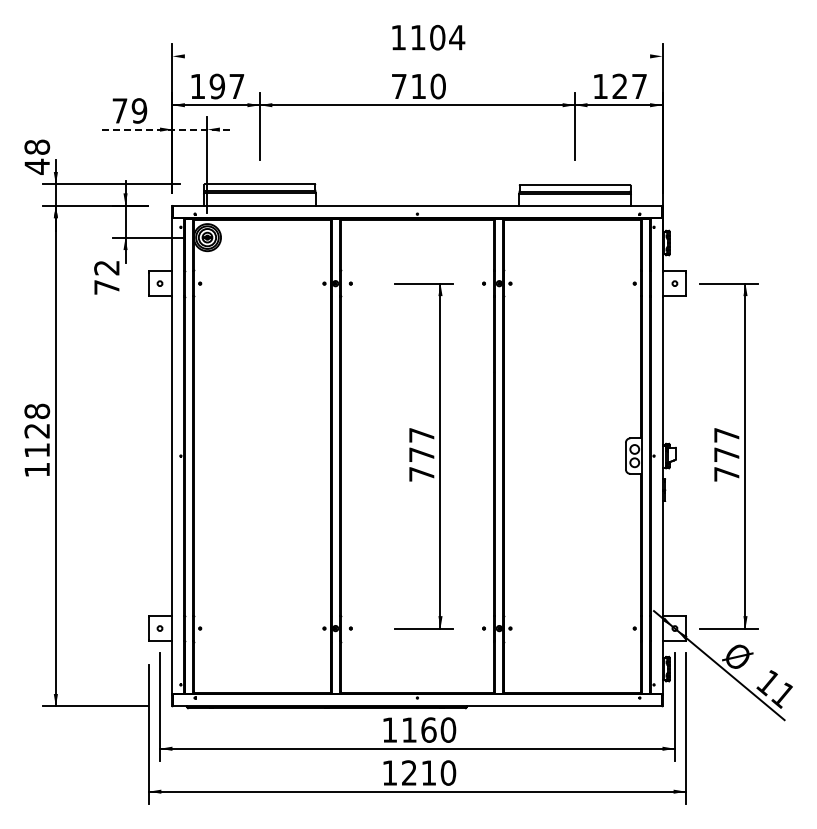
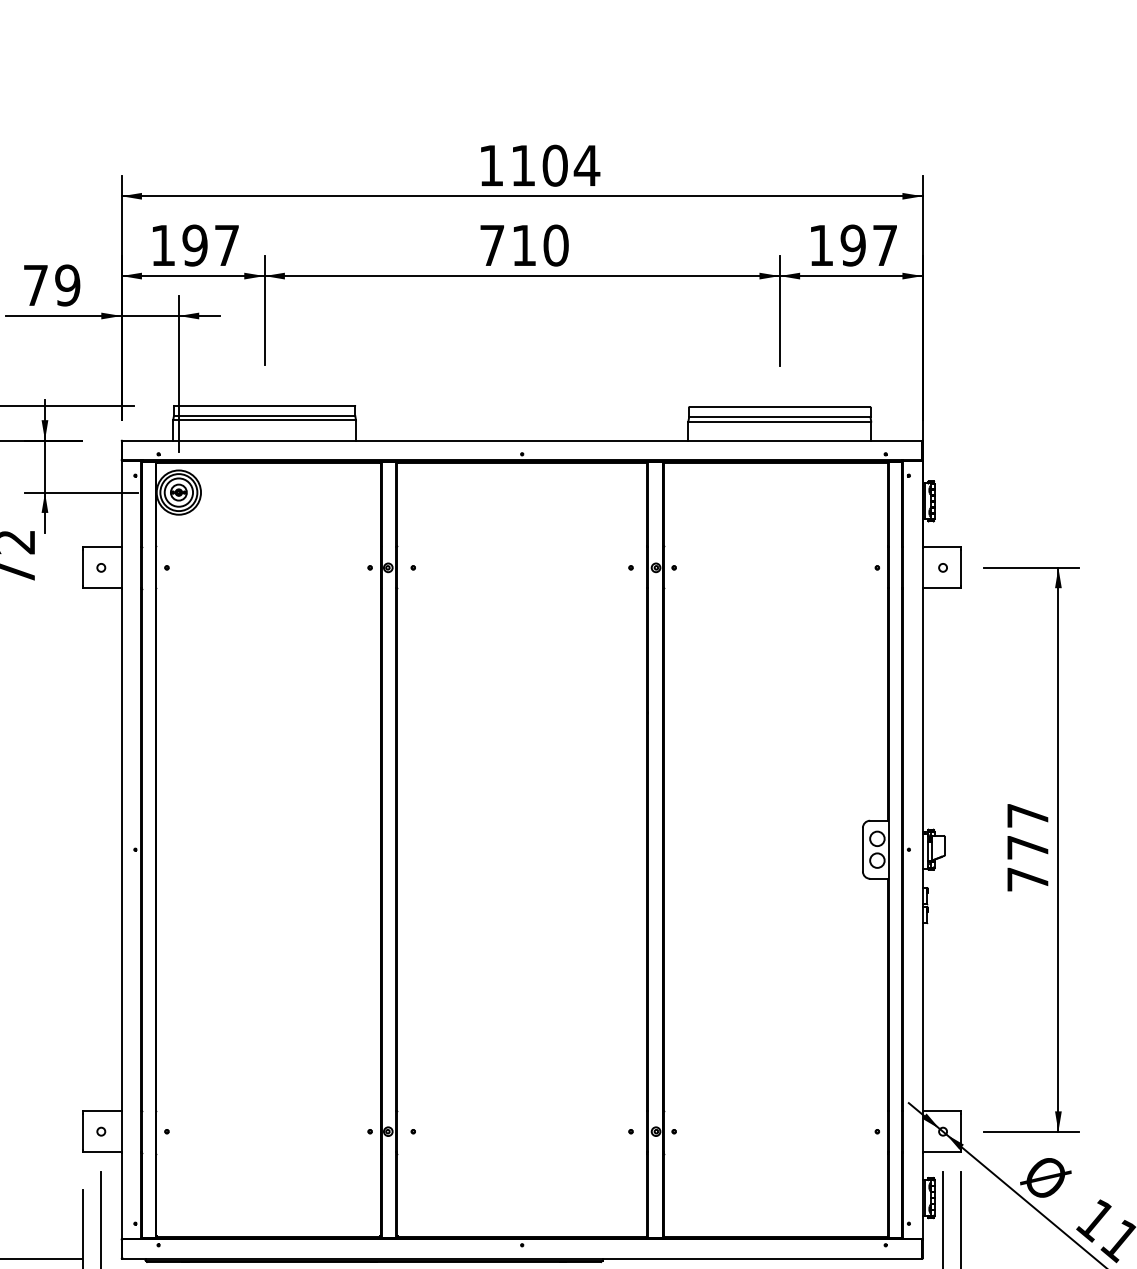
line: (417, 56) -> (522, 196), added
text: (619, 86) -> (852, 245), 127 -> 197
line: (167, 129) -> (113, 315), dashed -> solid
part: (423, 456) -> (532, 850), removed

